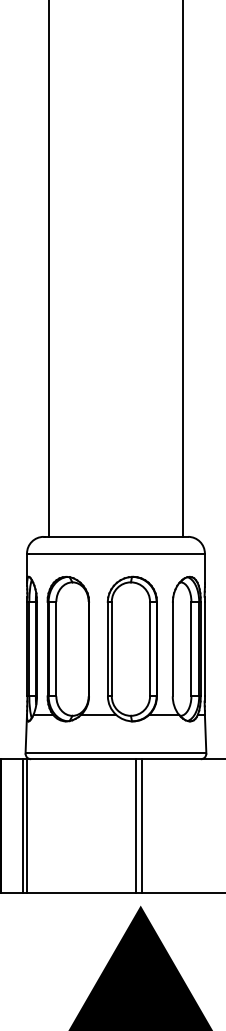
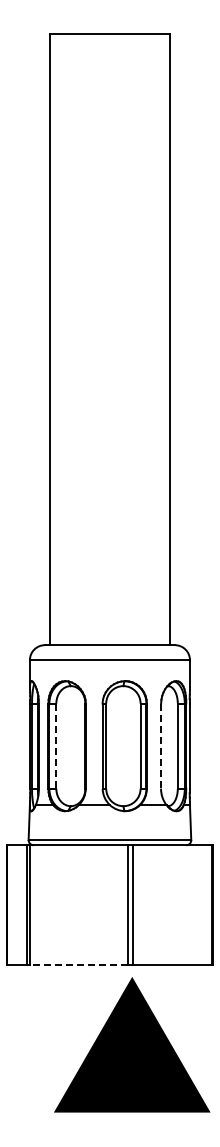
line: (56, 649) -> (56, 746), solid -> dashed
line: (173, 649) -> (161, 746), solid -> dashed
line: (81, 892) -> (78, 965), solid -> dashed

